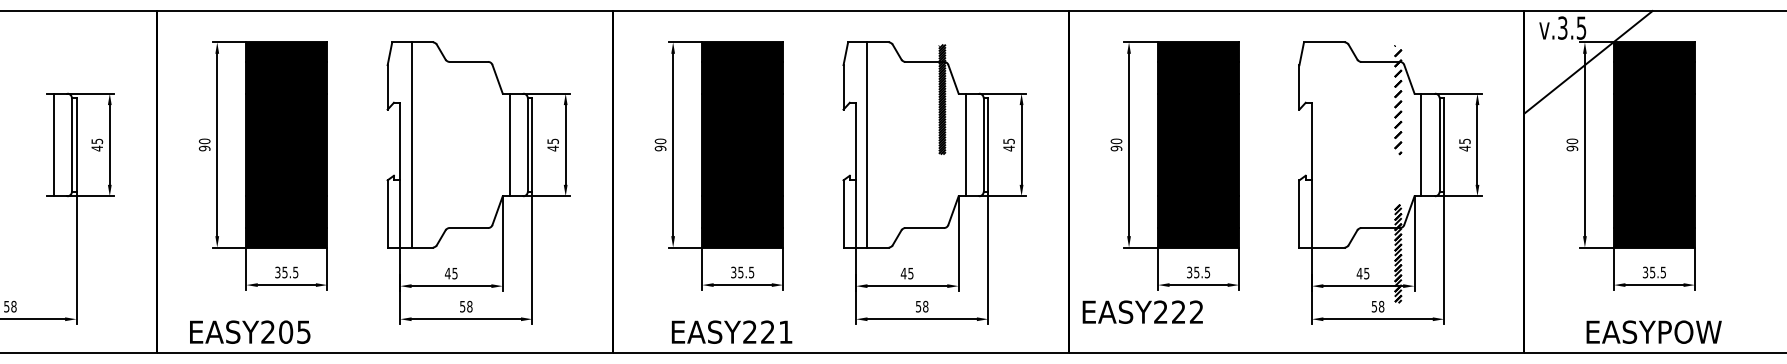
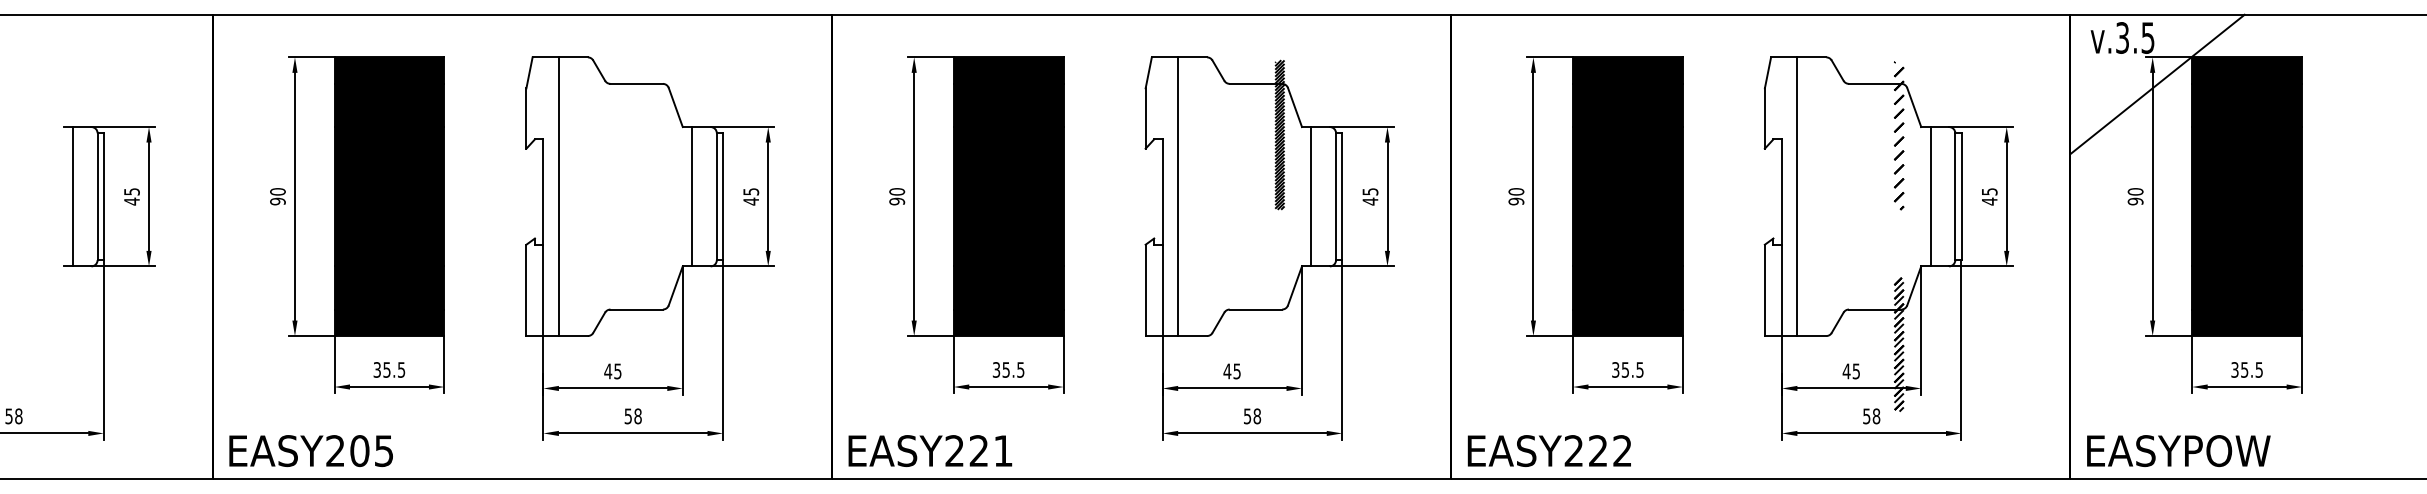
line: (1323, 144) -> (1797, 196), added
text: (1142, 311) -> (1549, 450), moved
text: (250, 331) -> (311, 450), moved
text: (731, 331) -> (929, 450), moved
text: (1653, 331) -> (2177, 450), moved

